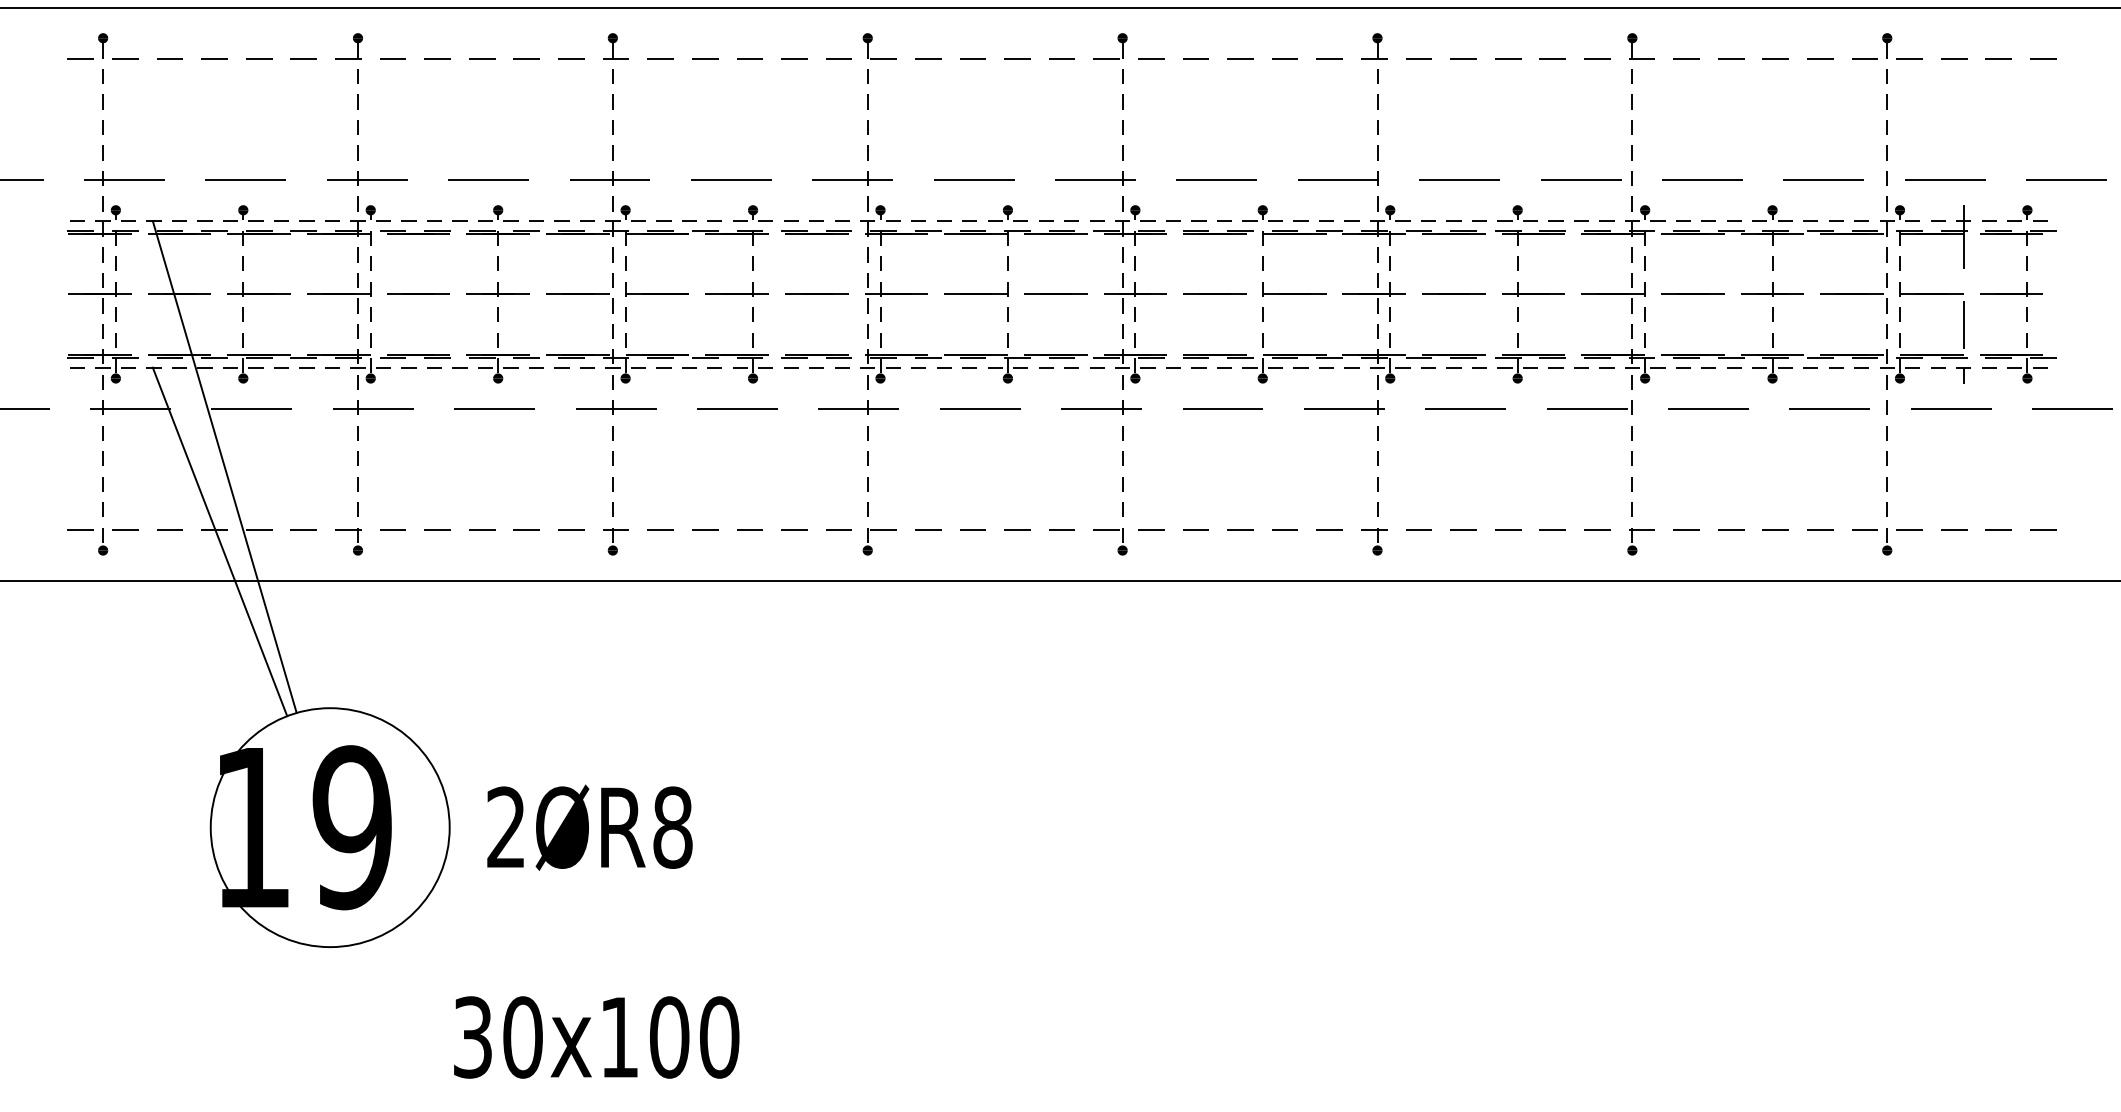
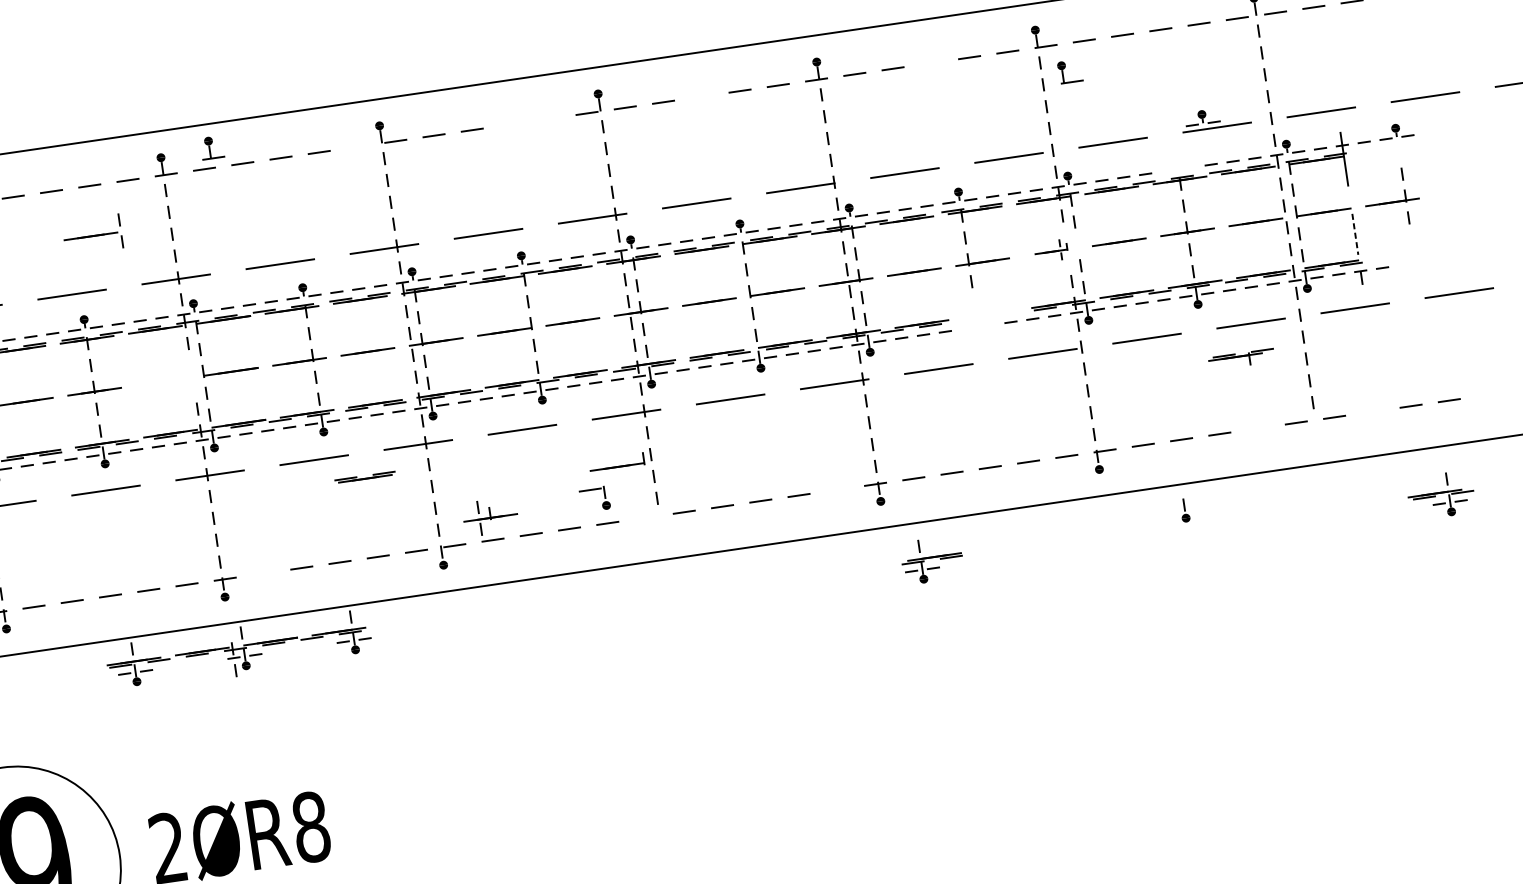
part: (672, 35) -> (211, 147), added
line: (838, 58) -> (357, 146), removed
line: (1017, 58) -> (510, 124), removed
line: (1061, 58) -> (548, 118), removed
line: (1240, 58) -> (701, 96), removed
line: (1508, 58) -> (931, 63), removed
part: (1660, 86) -> (1065, 68), added
part: (1772, 213) -> (1202, 117), moved
part: (2018, 237) -> (1242, 359), moved
part: (579, 293) -> (92, 235), moved
part: (1613, 293) -> (1051, 251), size x0.6
line: (1963, 324) -> (1355, 234), solid -> dashed
part: (1530, 358) -> (932, 560), moved
part: (2018, 358) -> (1441, 495), moved
line: (792, 438) -> (365, 478), added
part: (1082, 462) -> (616, 462), added
part: (929, 503) -> (490, 517), added
line: (660, 529) -> (263, 573), removed
line: (1329, 529) -> (837, 489), removed
line: (1820, 529) -> (1258, 427), removed
line: (1954, 529) -> (1373, 411), removed
part: (1887, 541) -> (1185, 510), moved
part: (1118, 547) -> (602, 503), moved
part: (619, 615) -> (238, 651), added

